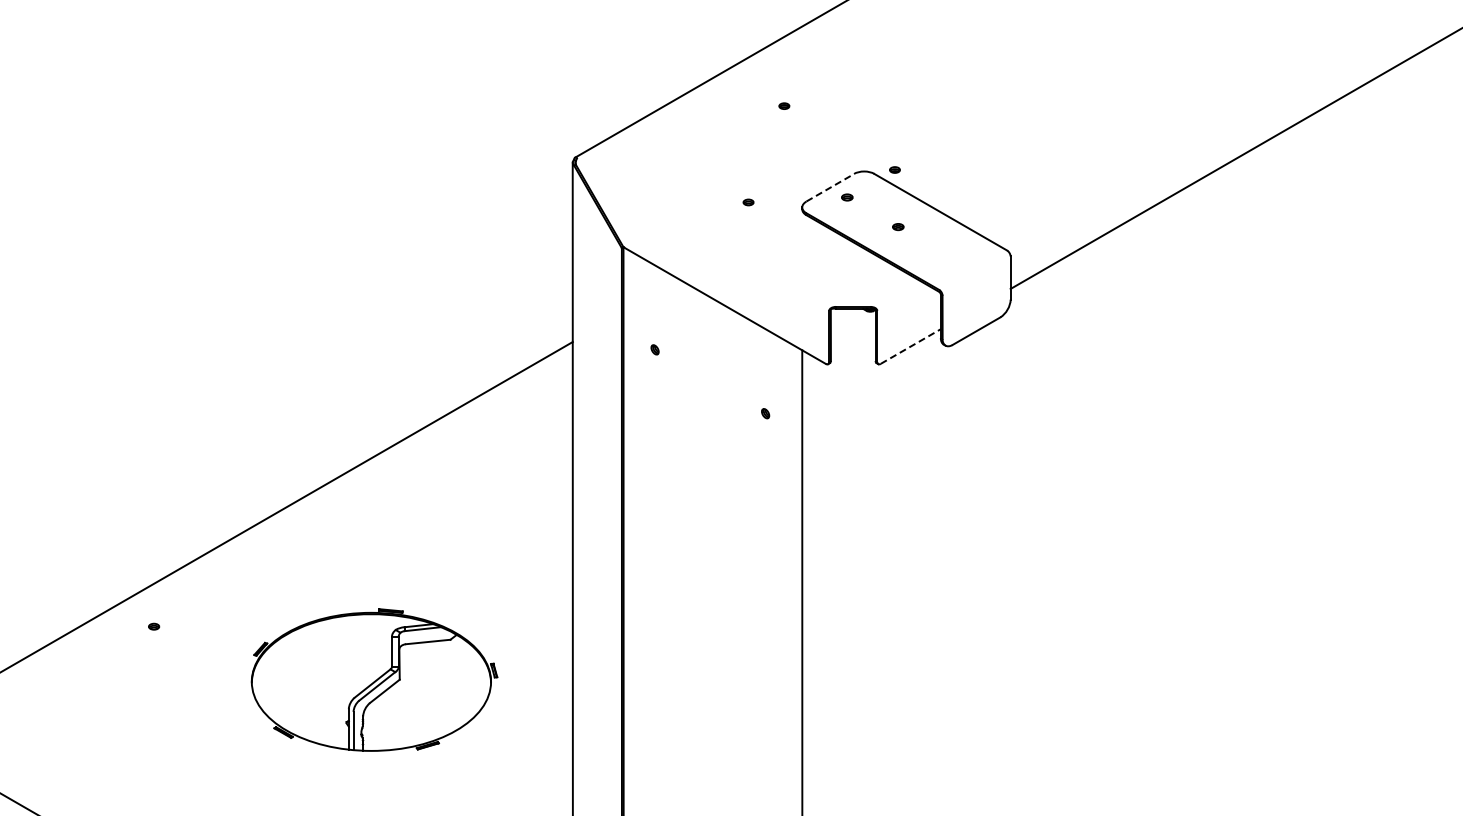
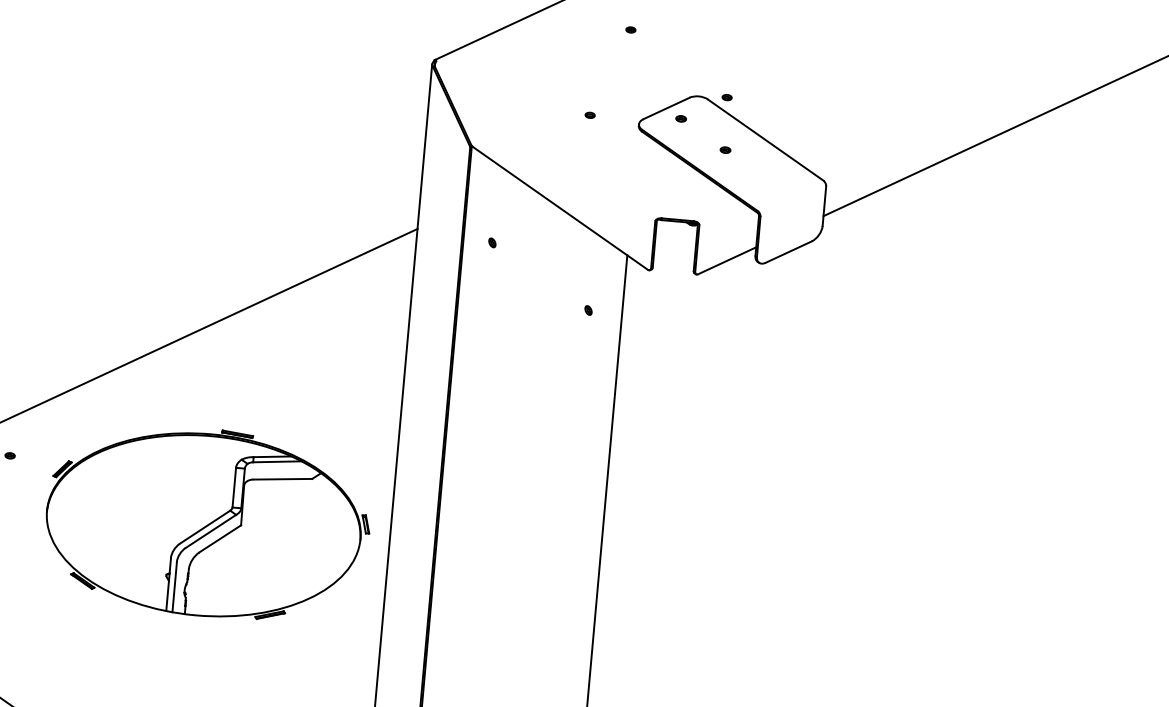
line: (830, 187) -> (666, 108), dashed -> solid
line: (910, 346) -> (726, 260), dashed -> solid
part: (374, 679) -> (208, 522), size x1.43

